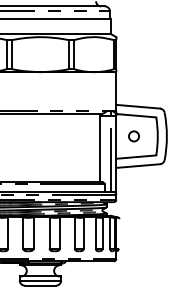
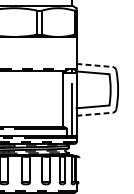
line: (138, 106) -> (94, 65), solid -> dashed
circle: (133, 136) -> (90, 89), removed
line: (138, 166) -> (94, 114), solid -> dashed

